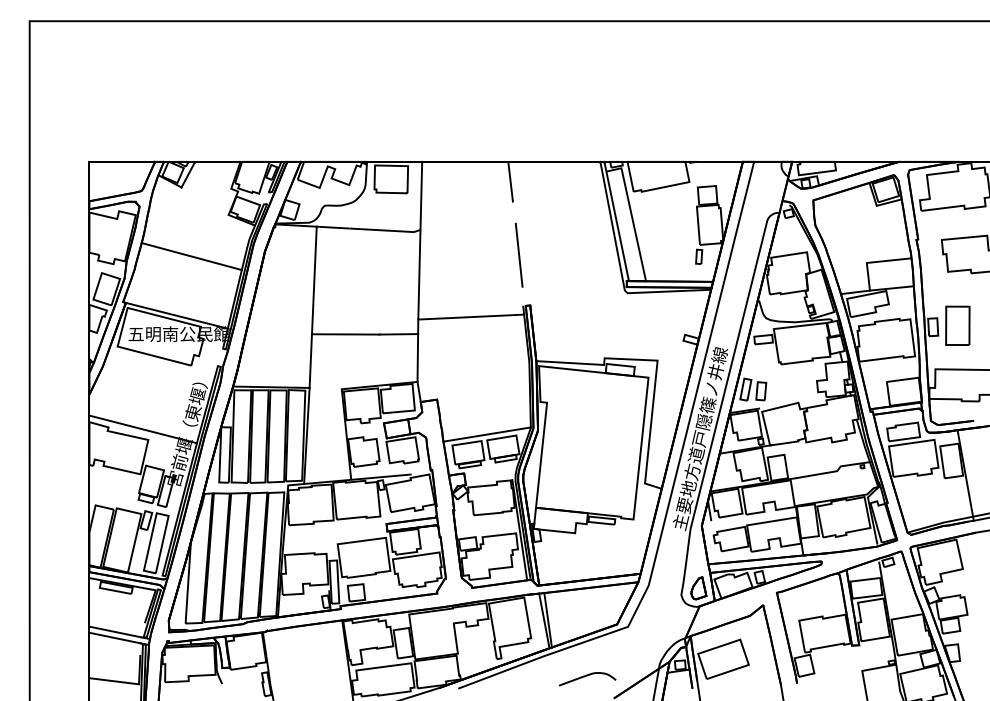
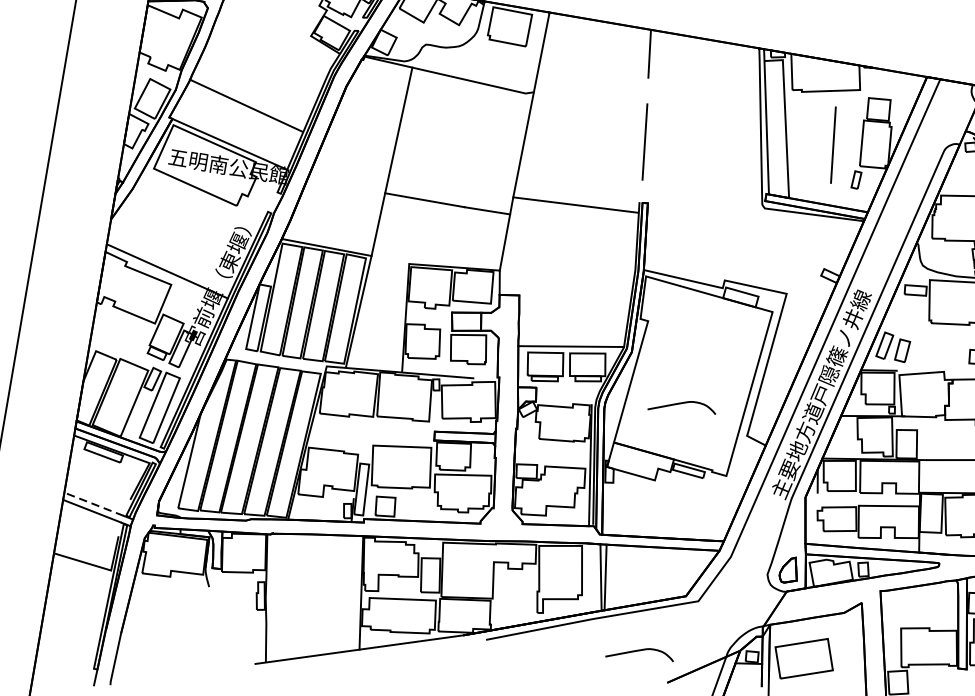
line: (674, 231) -> (832, 145), added
line: (191, 256) -> (245, 105), moved
curve: (587, 466) -> (682, 404), added
line: (115, 632) -> (93, 504), solid -> dashed

